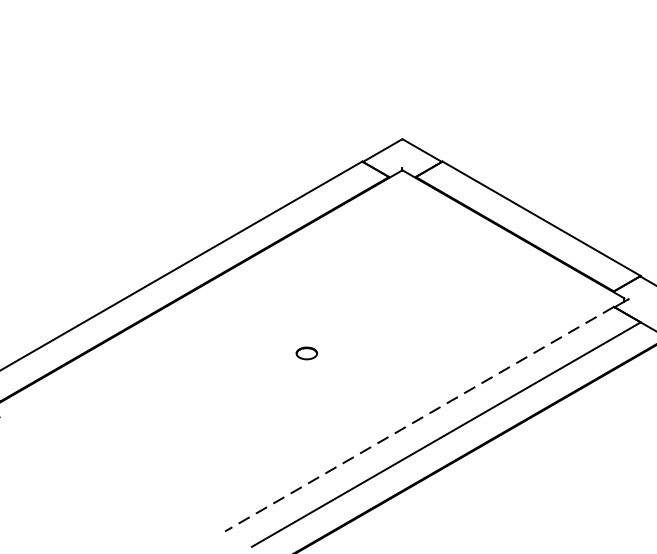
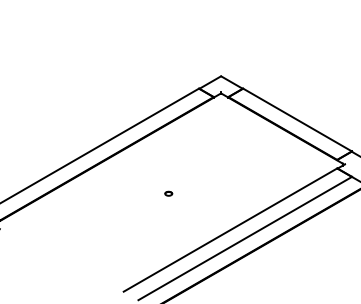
part: (306, 352) -> (168, 193), size x0.62
line: (419, 419) -> (230, 230), dashed -> solid

